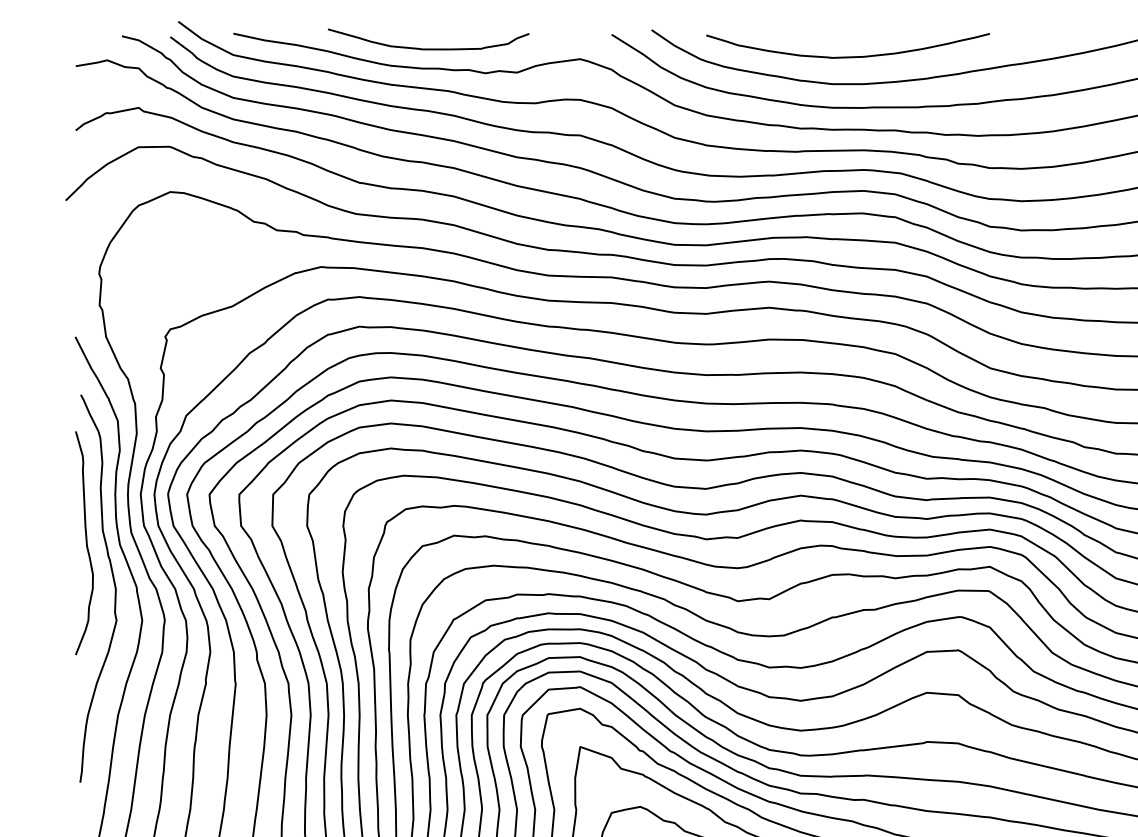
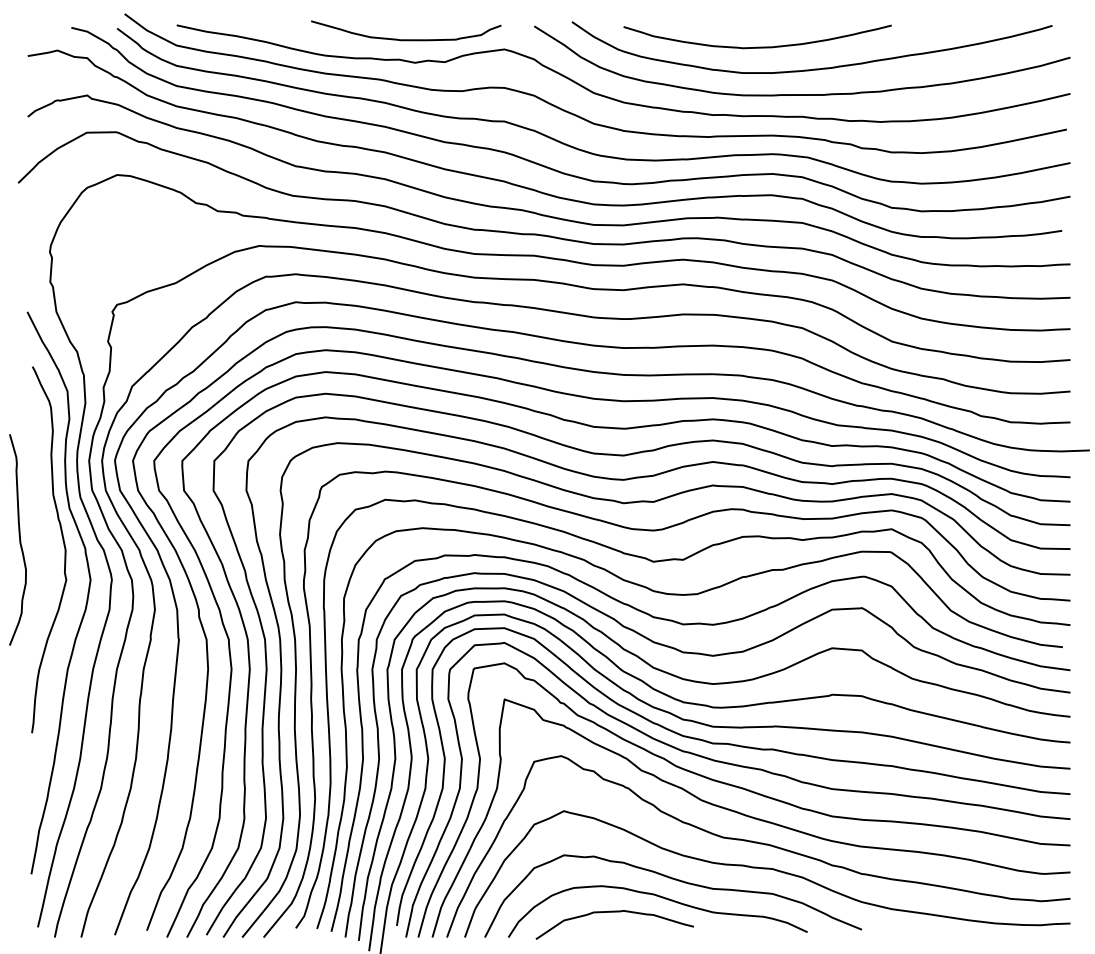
curve: (428, 48) -> (406, 39), moved
curve: (86, 542) -> (19, 539), moved

